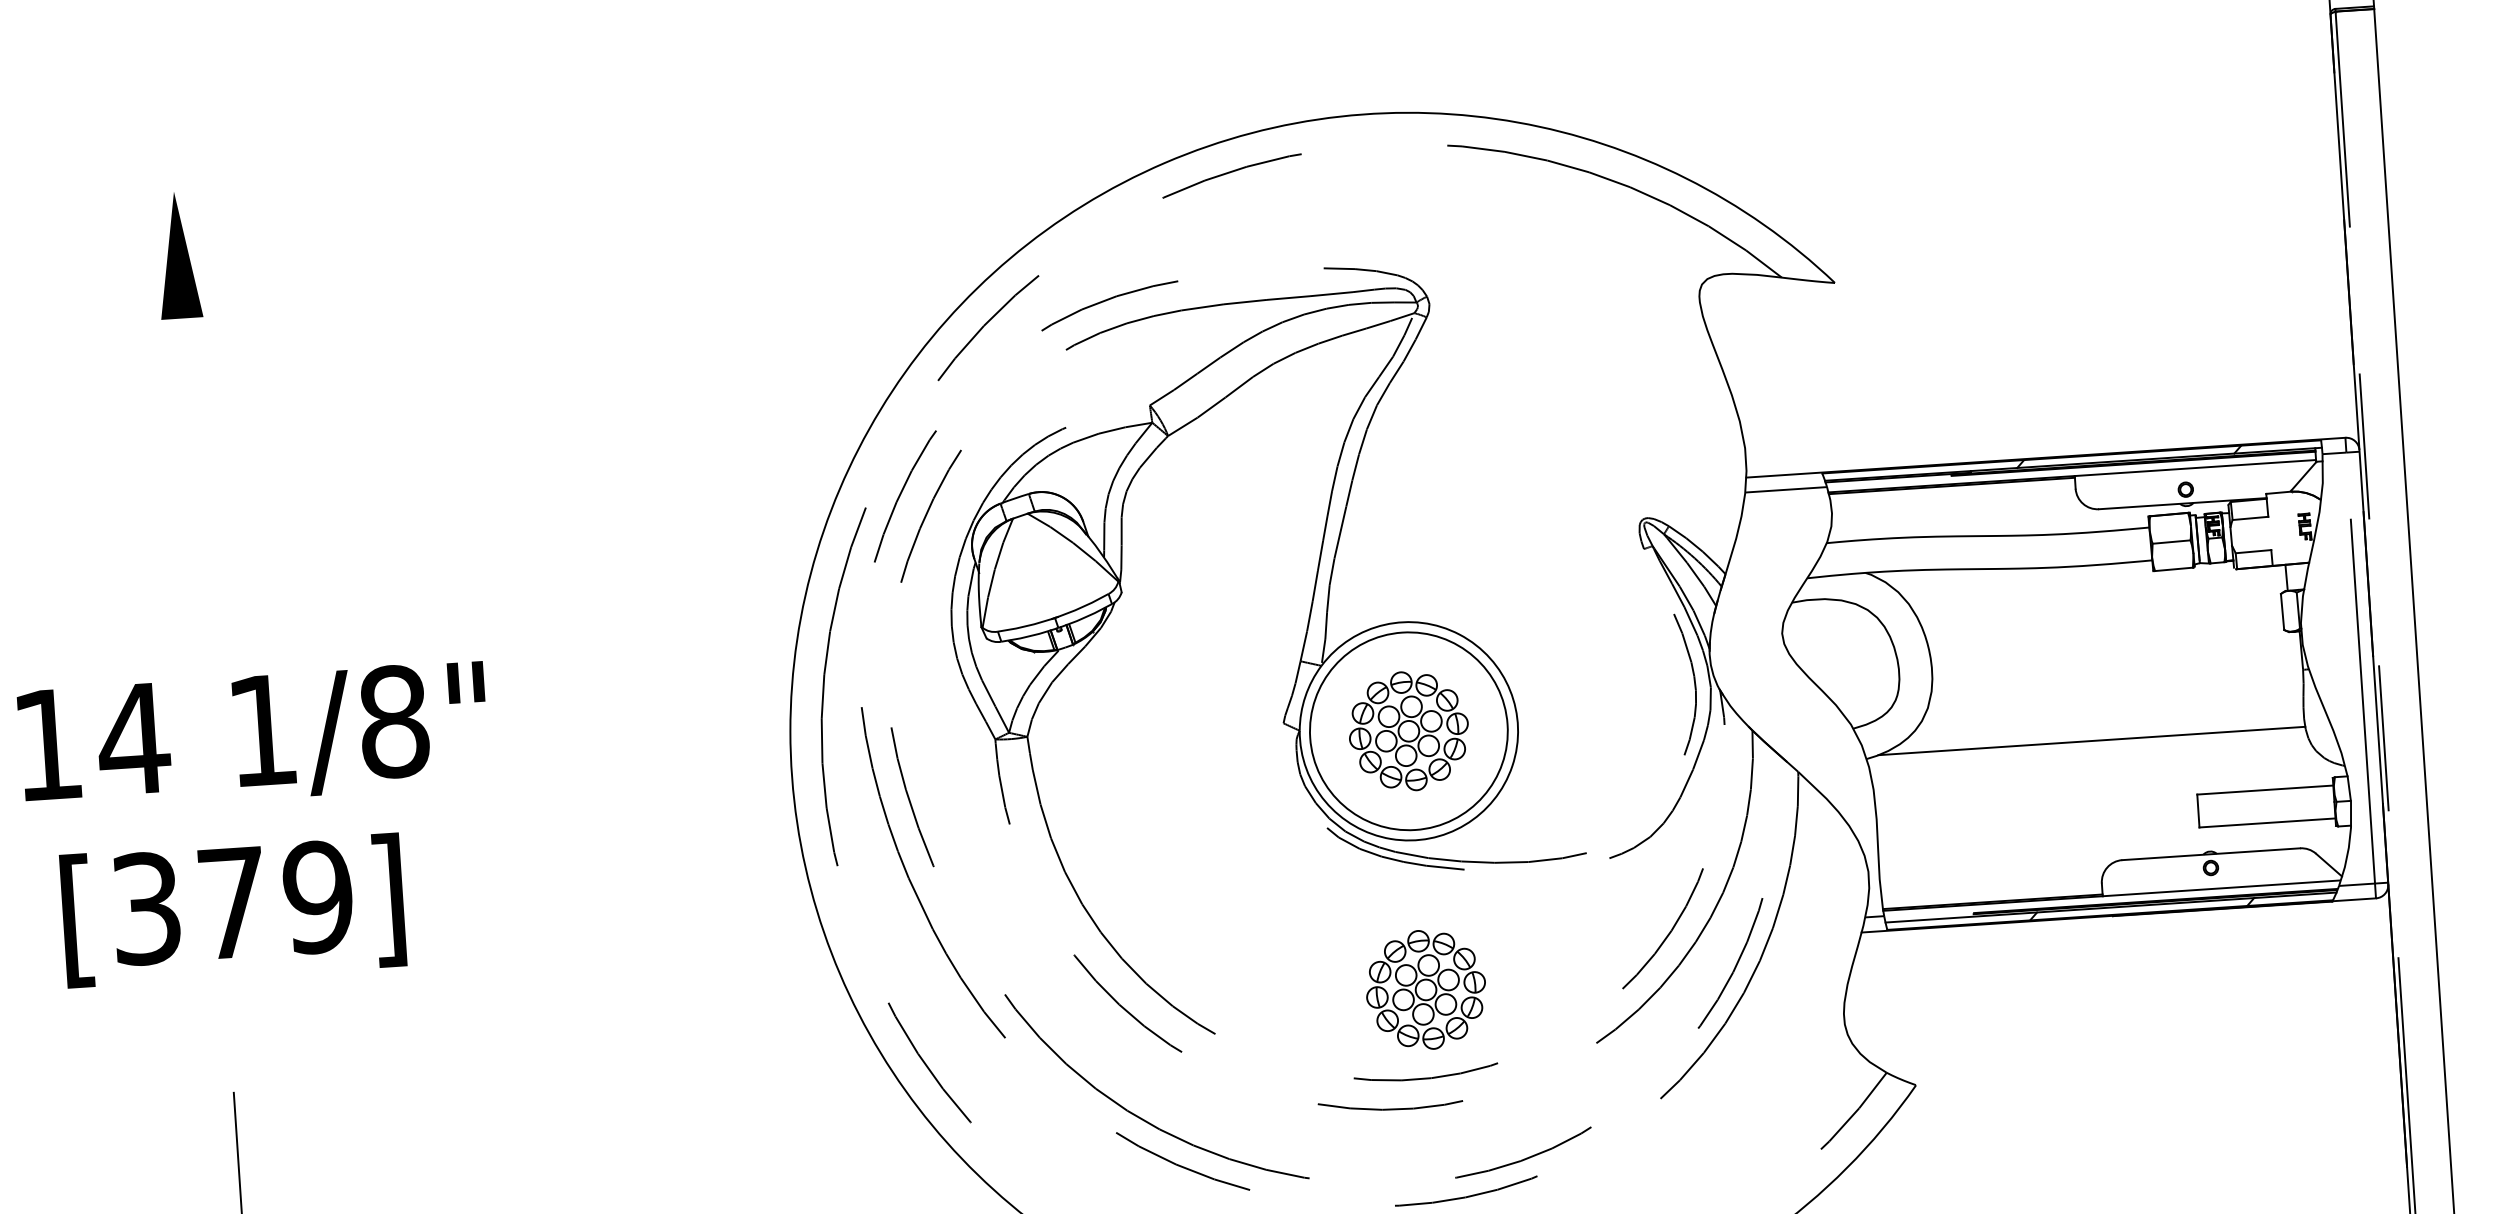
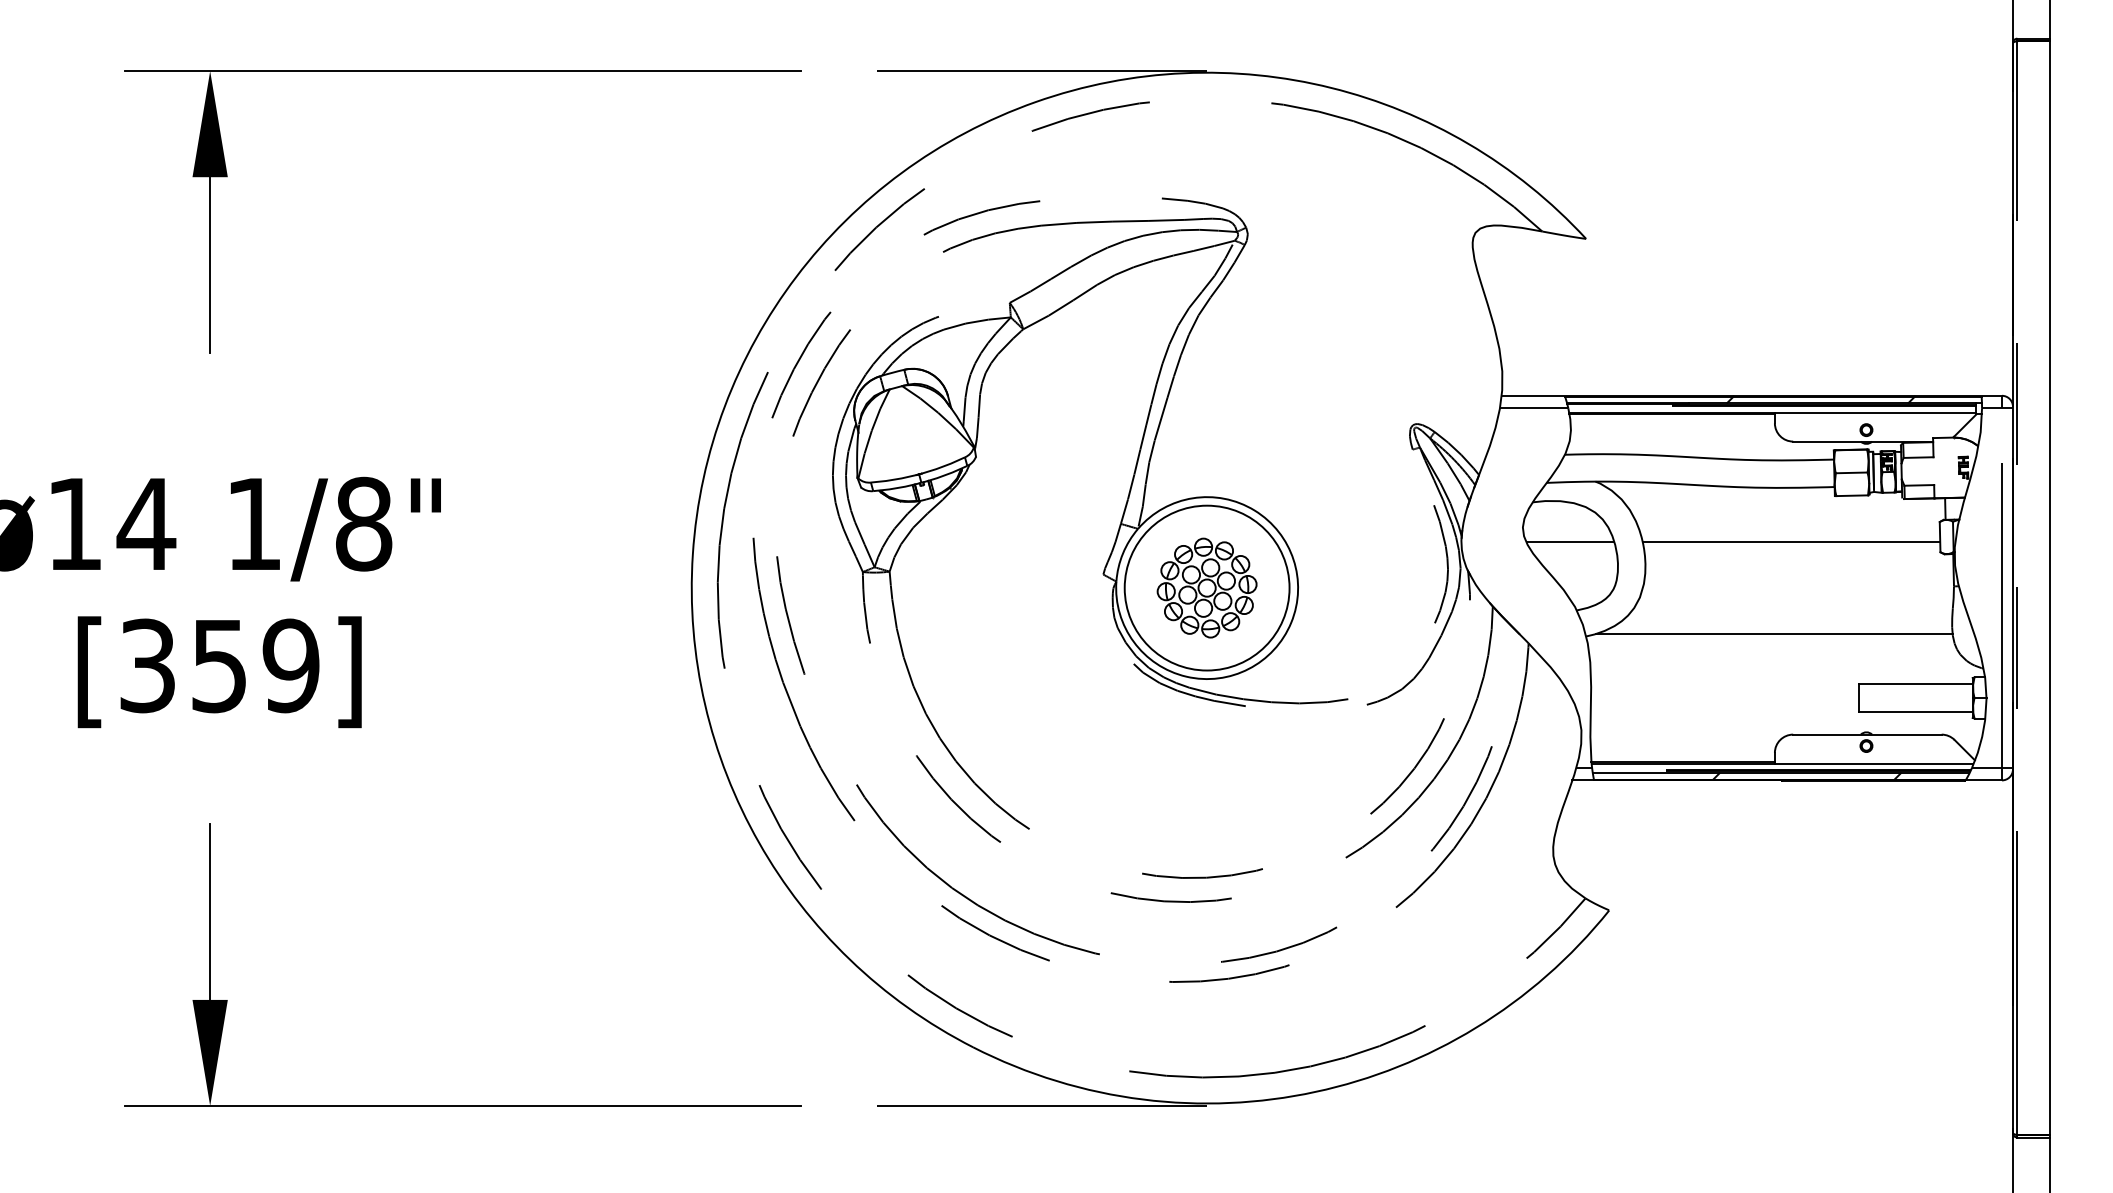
line: (1170, 125) -> (1042, 71), added
line: (476, 171) -> (462, 71), added
line: (189, 424) -> (210, 265), added
line: (2105, 630) -> (1791, 542), added
line: (1840, 647) -> (1570, 542), added
text: (231, 903) -> (218, 666), [379] -> [359]
part: (1425, 989) -> (1206, 803), removed

